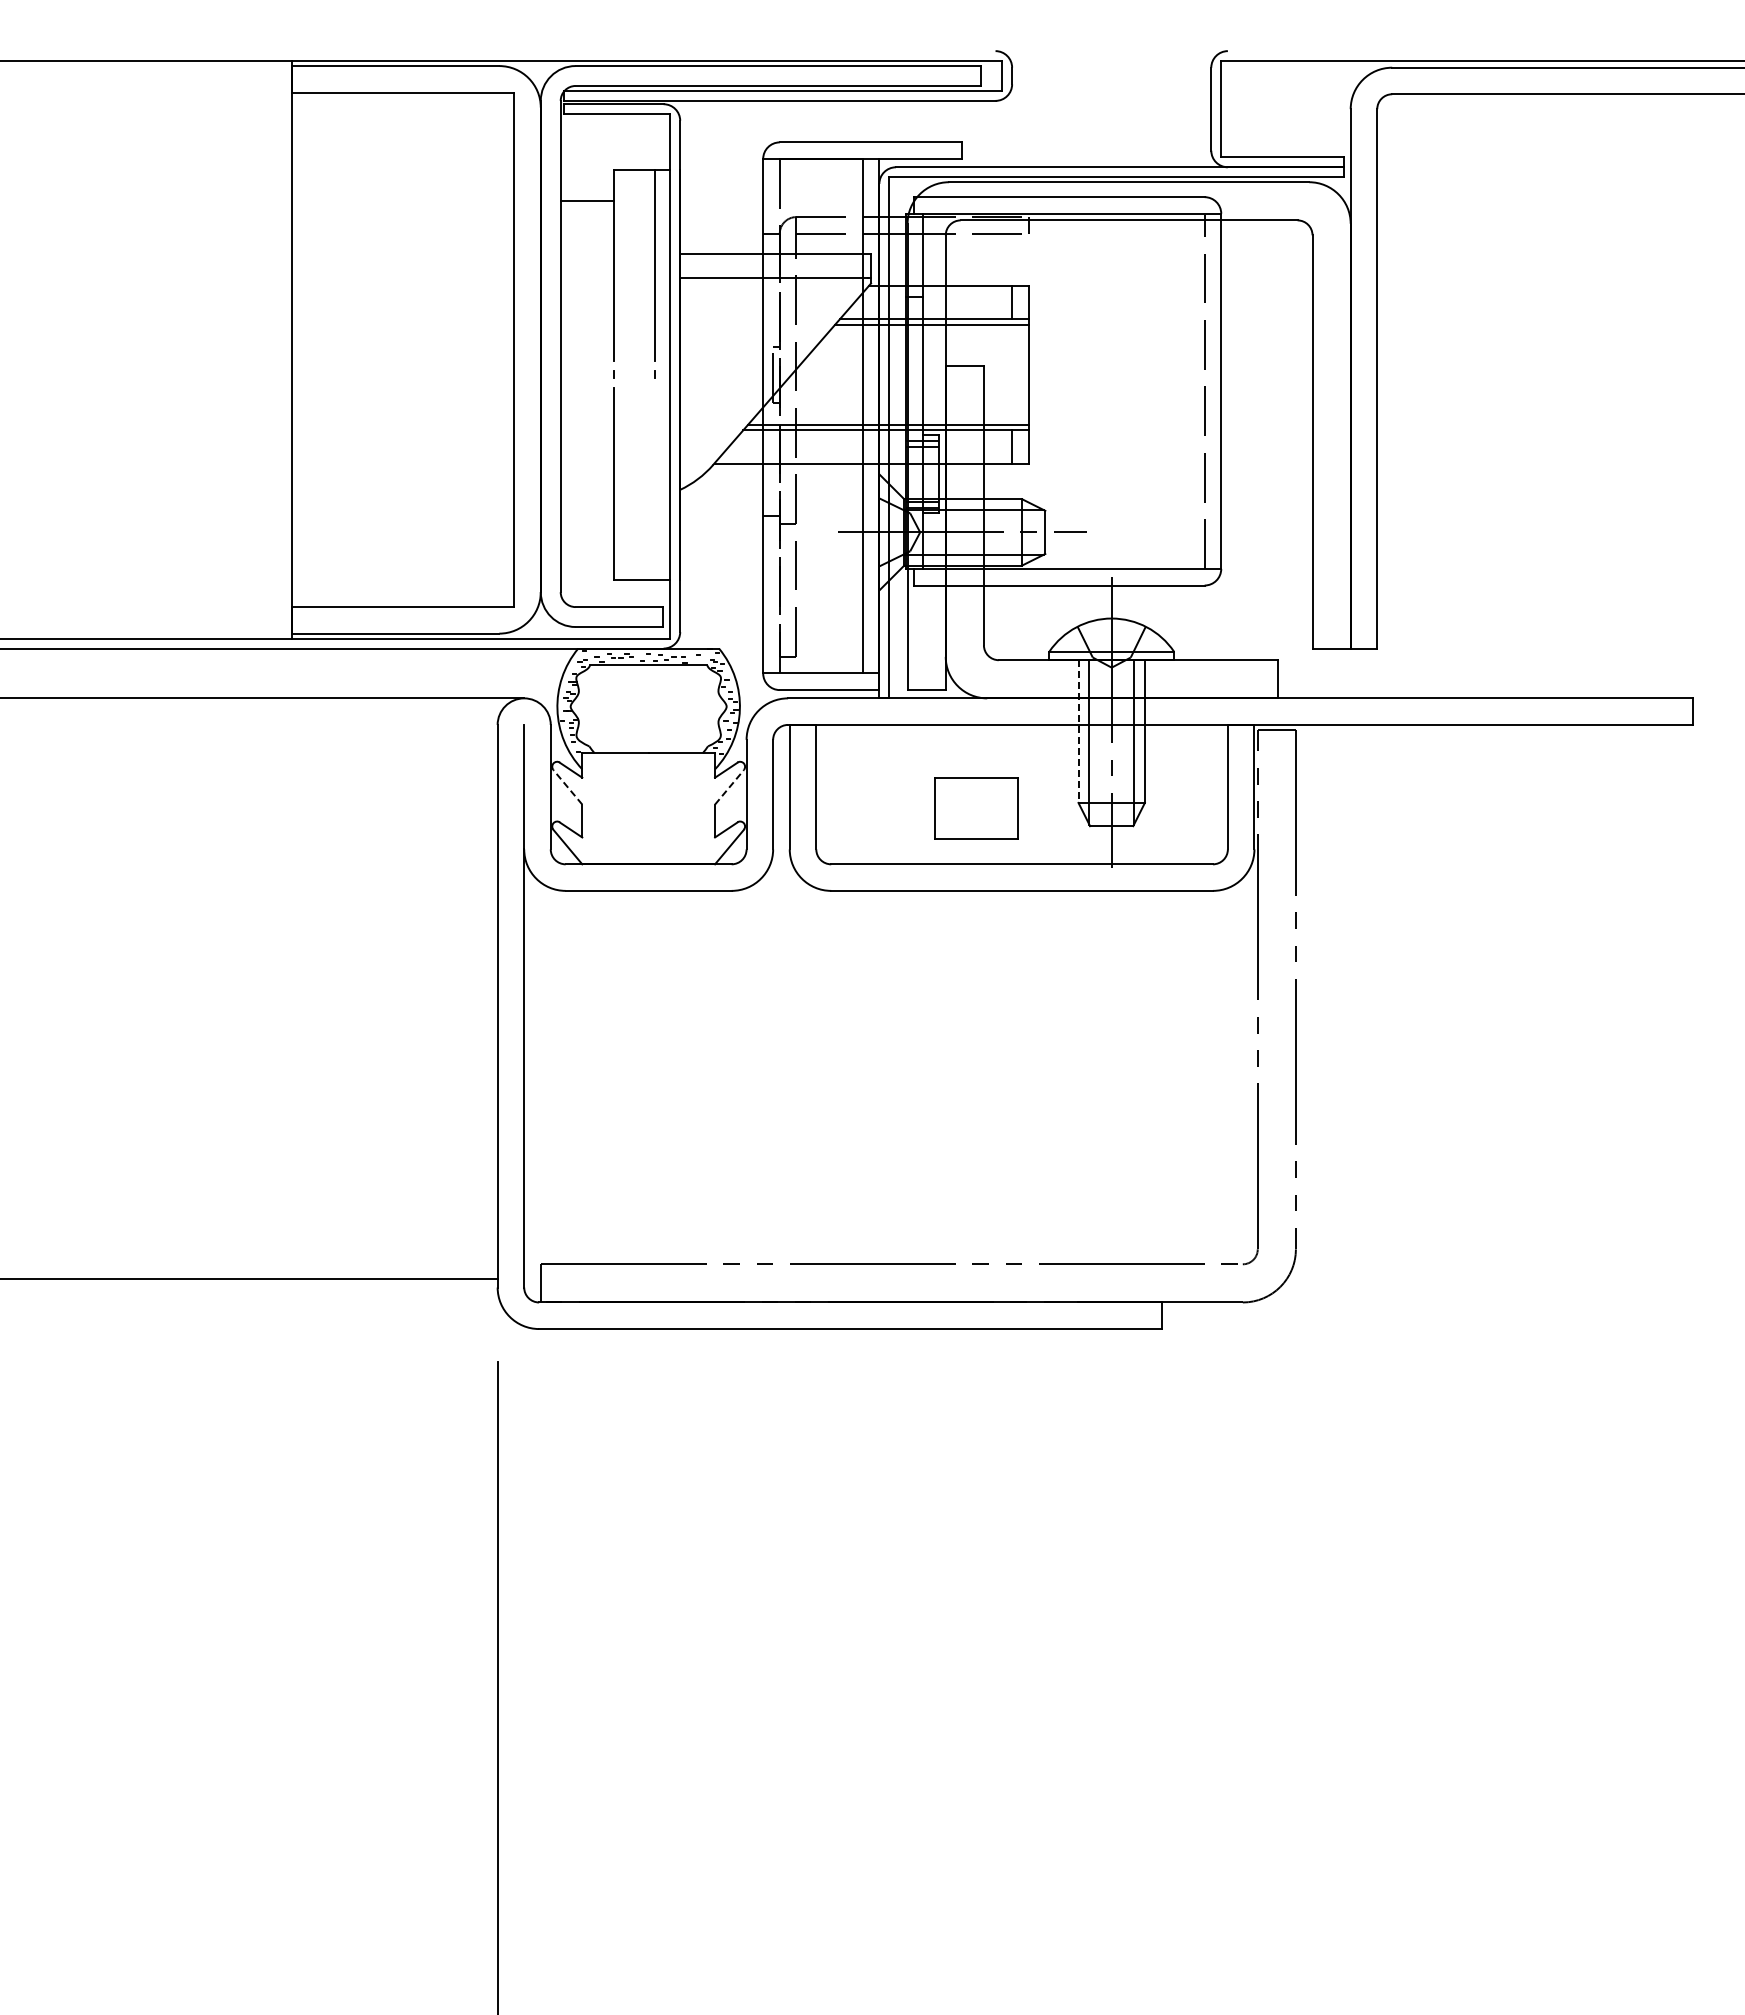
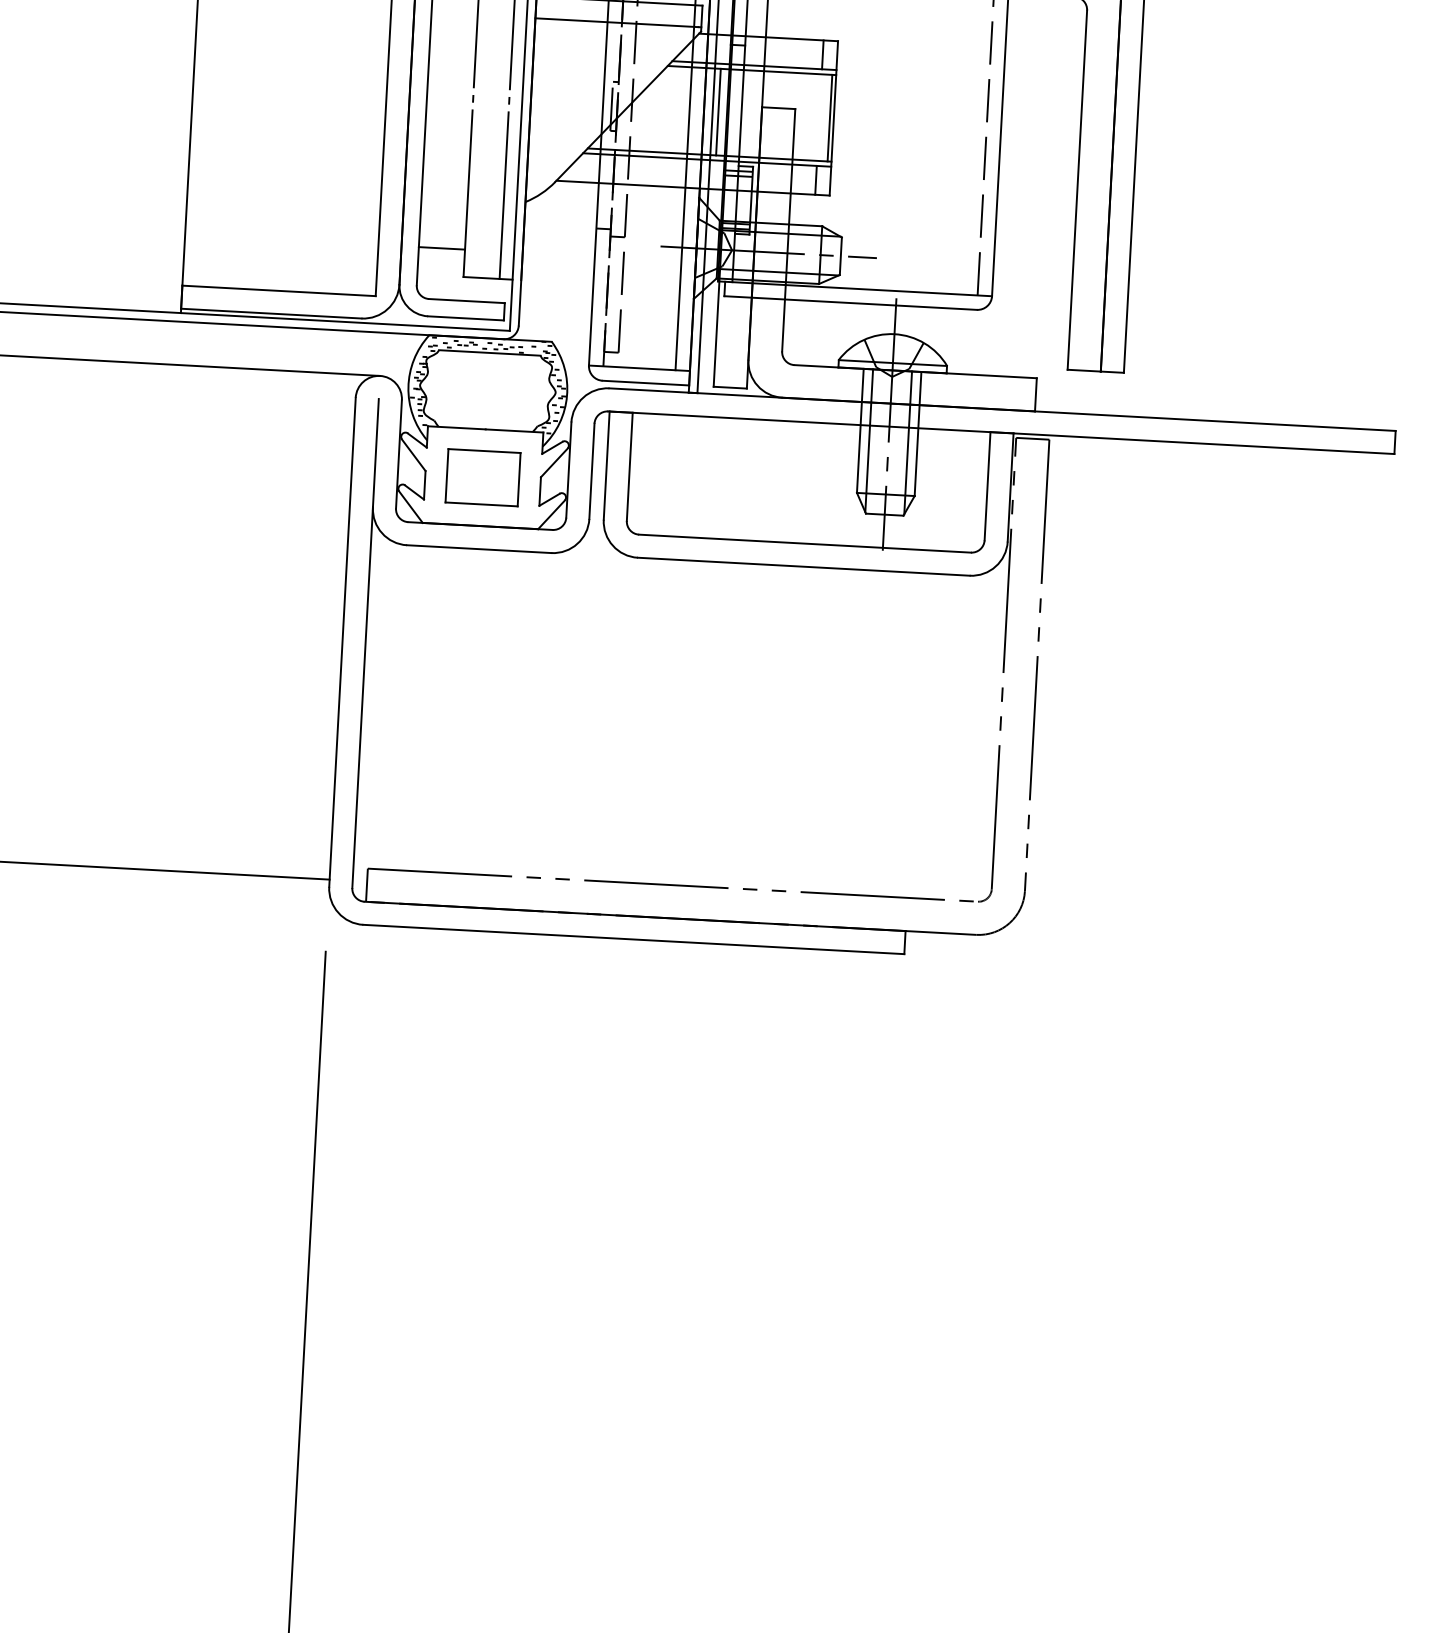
line: (895, 374) -> (718, 111), added
line: (1024, 374) -> (830, 117), added
line: (655, 483) -> (504, 195), added
line: (586, 548) -> (441, 248), added
line: (1078, 732) -> (860, 431), dashed -> solid
line: (567, 787) -> (413, 455), dashed -> solid
line: (729, 787) -> (554, 463), dashed -> solid
part: (976, 808) -> (482, 477), moved

